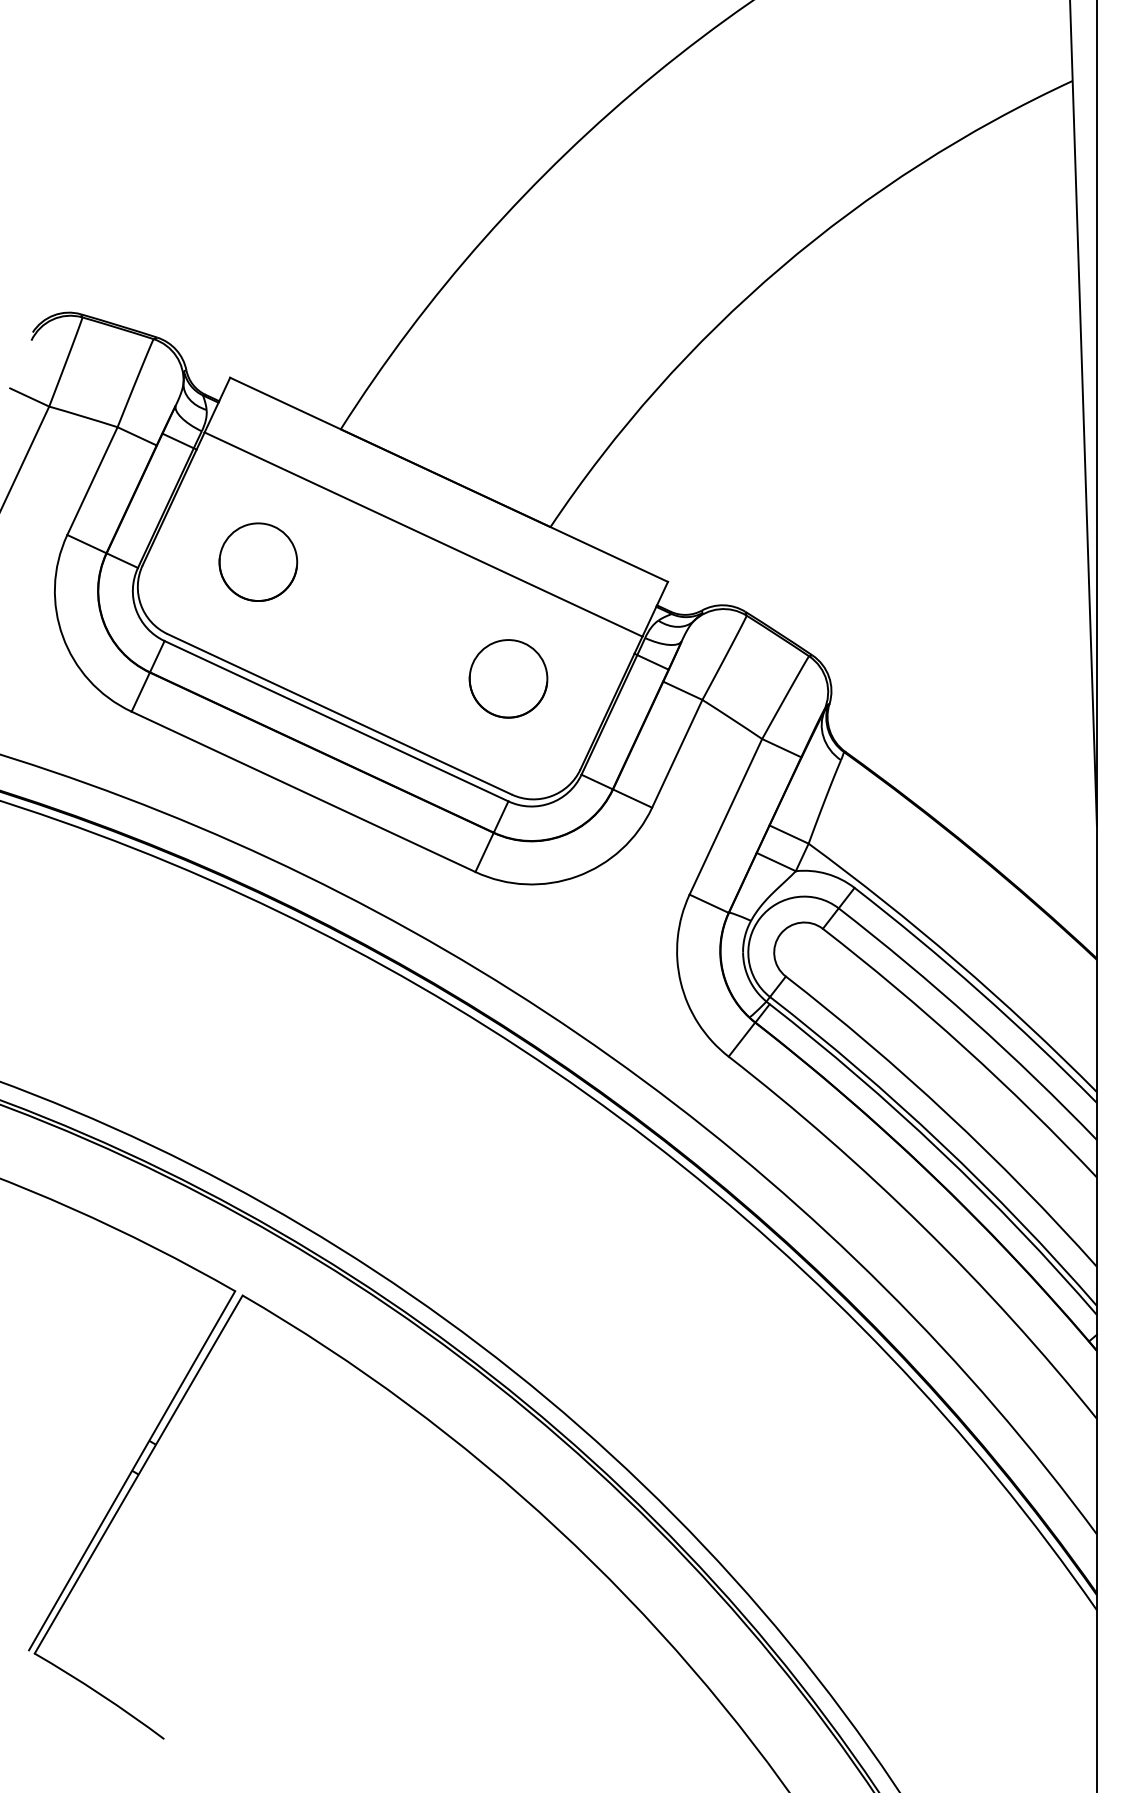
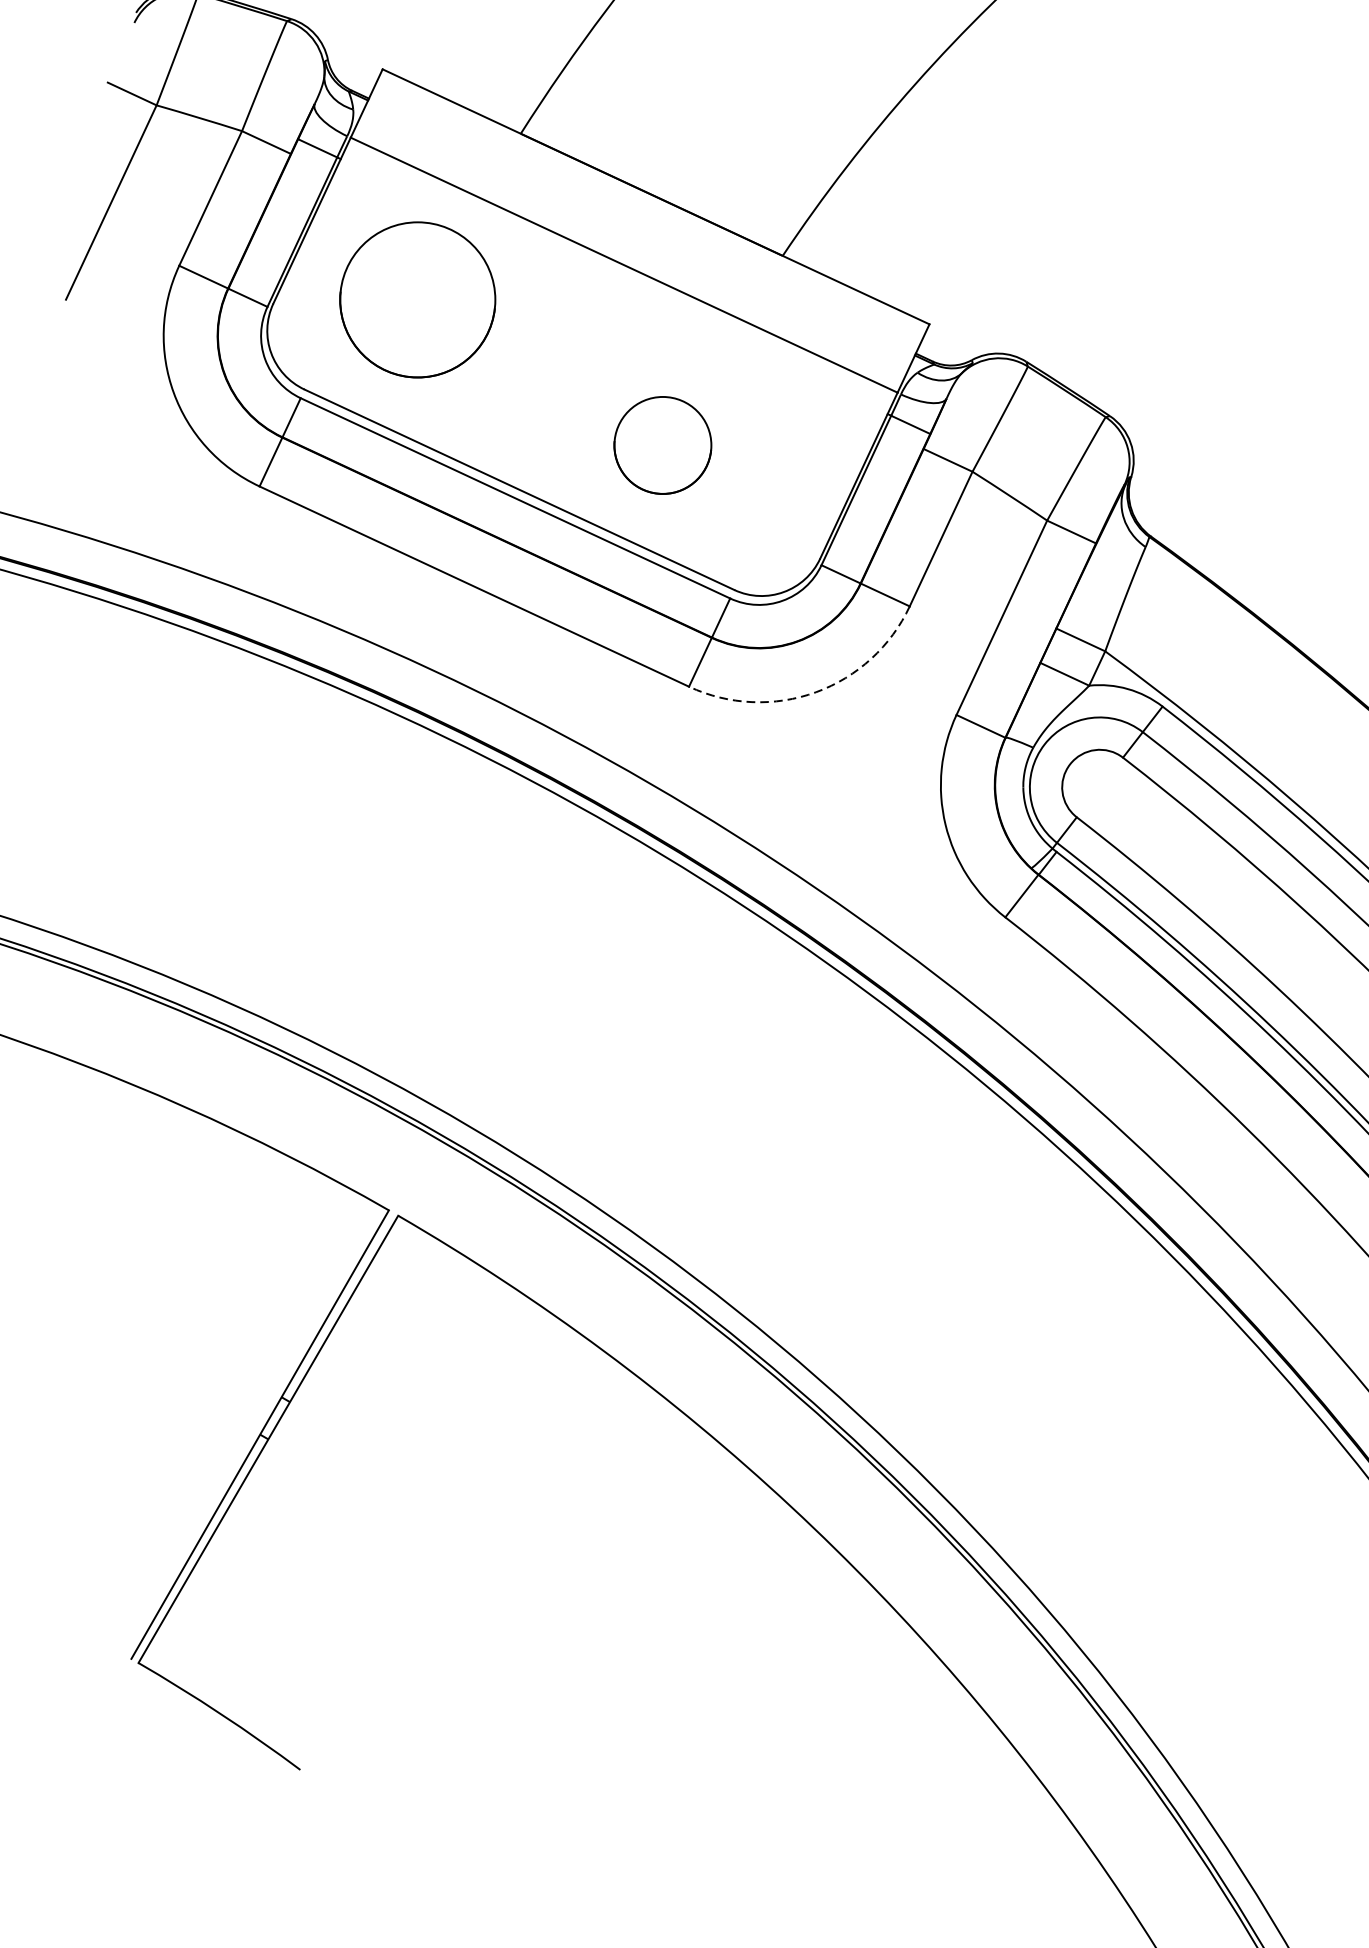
part: (258, 561) -> (418, 298), size x1.6
part: (508, 678) -> (662, 445), moved
arc: (577, 876) -> (816, 692), solid -> dashed

